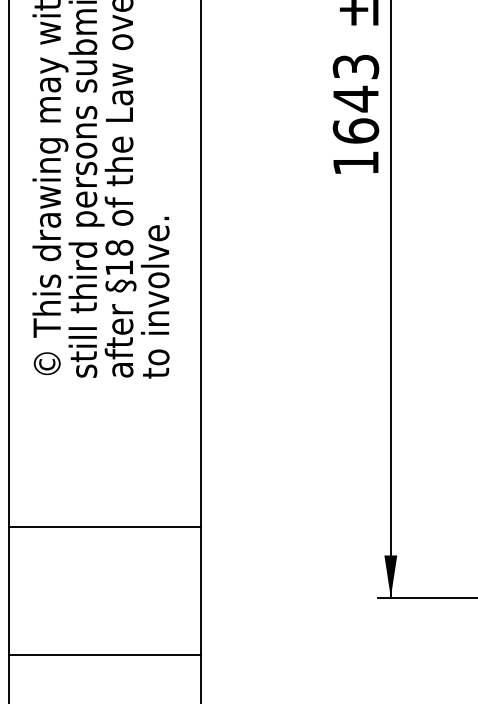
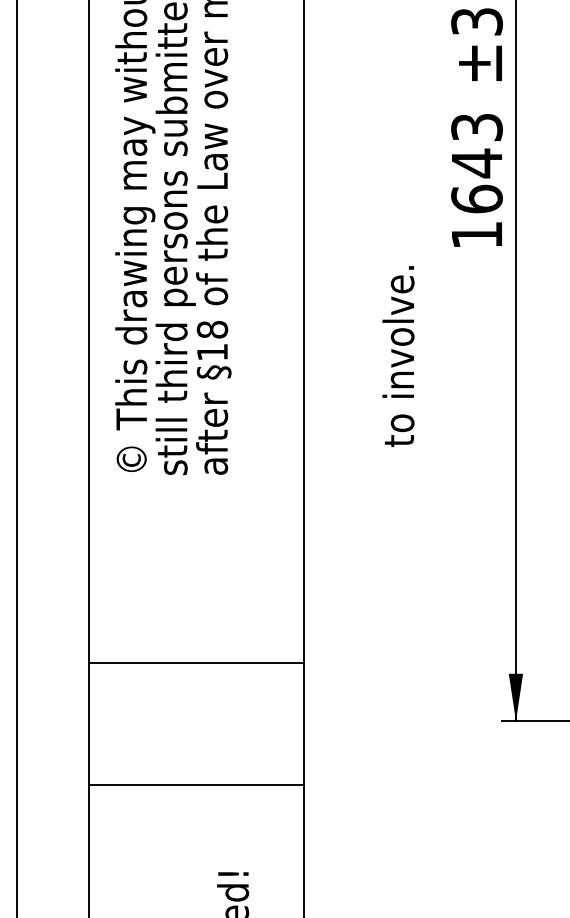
text: (155, 297) -> (398, 356), moved
line: (104, 526) -> (195, 662), moved

